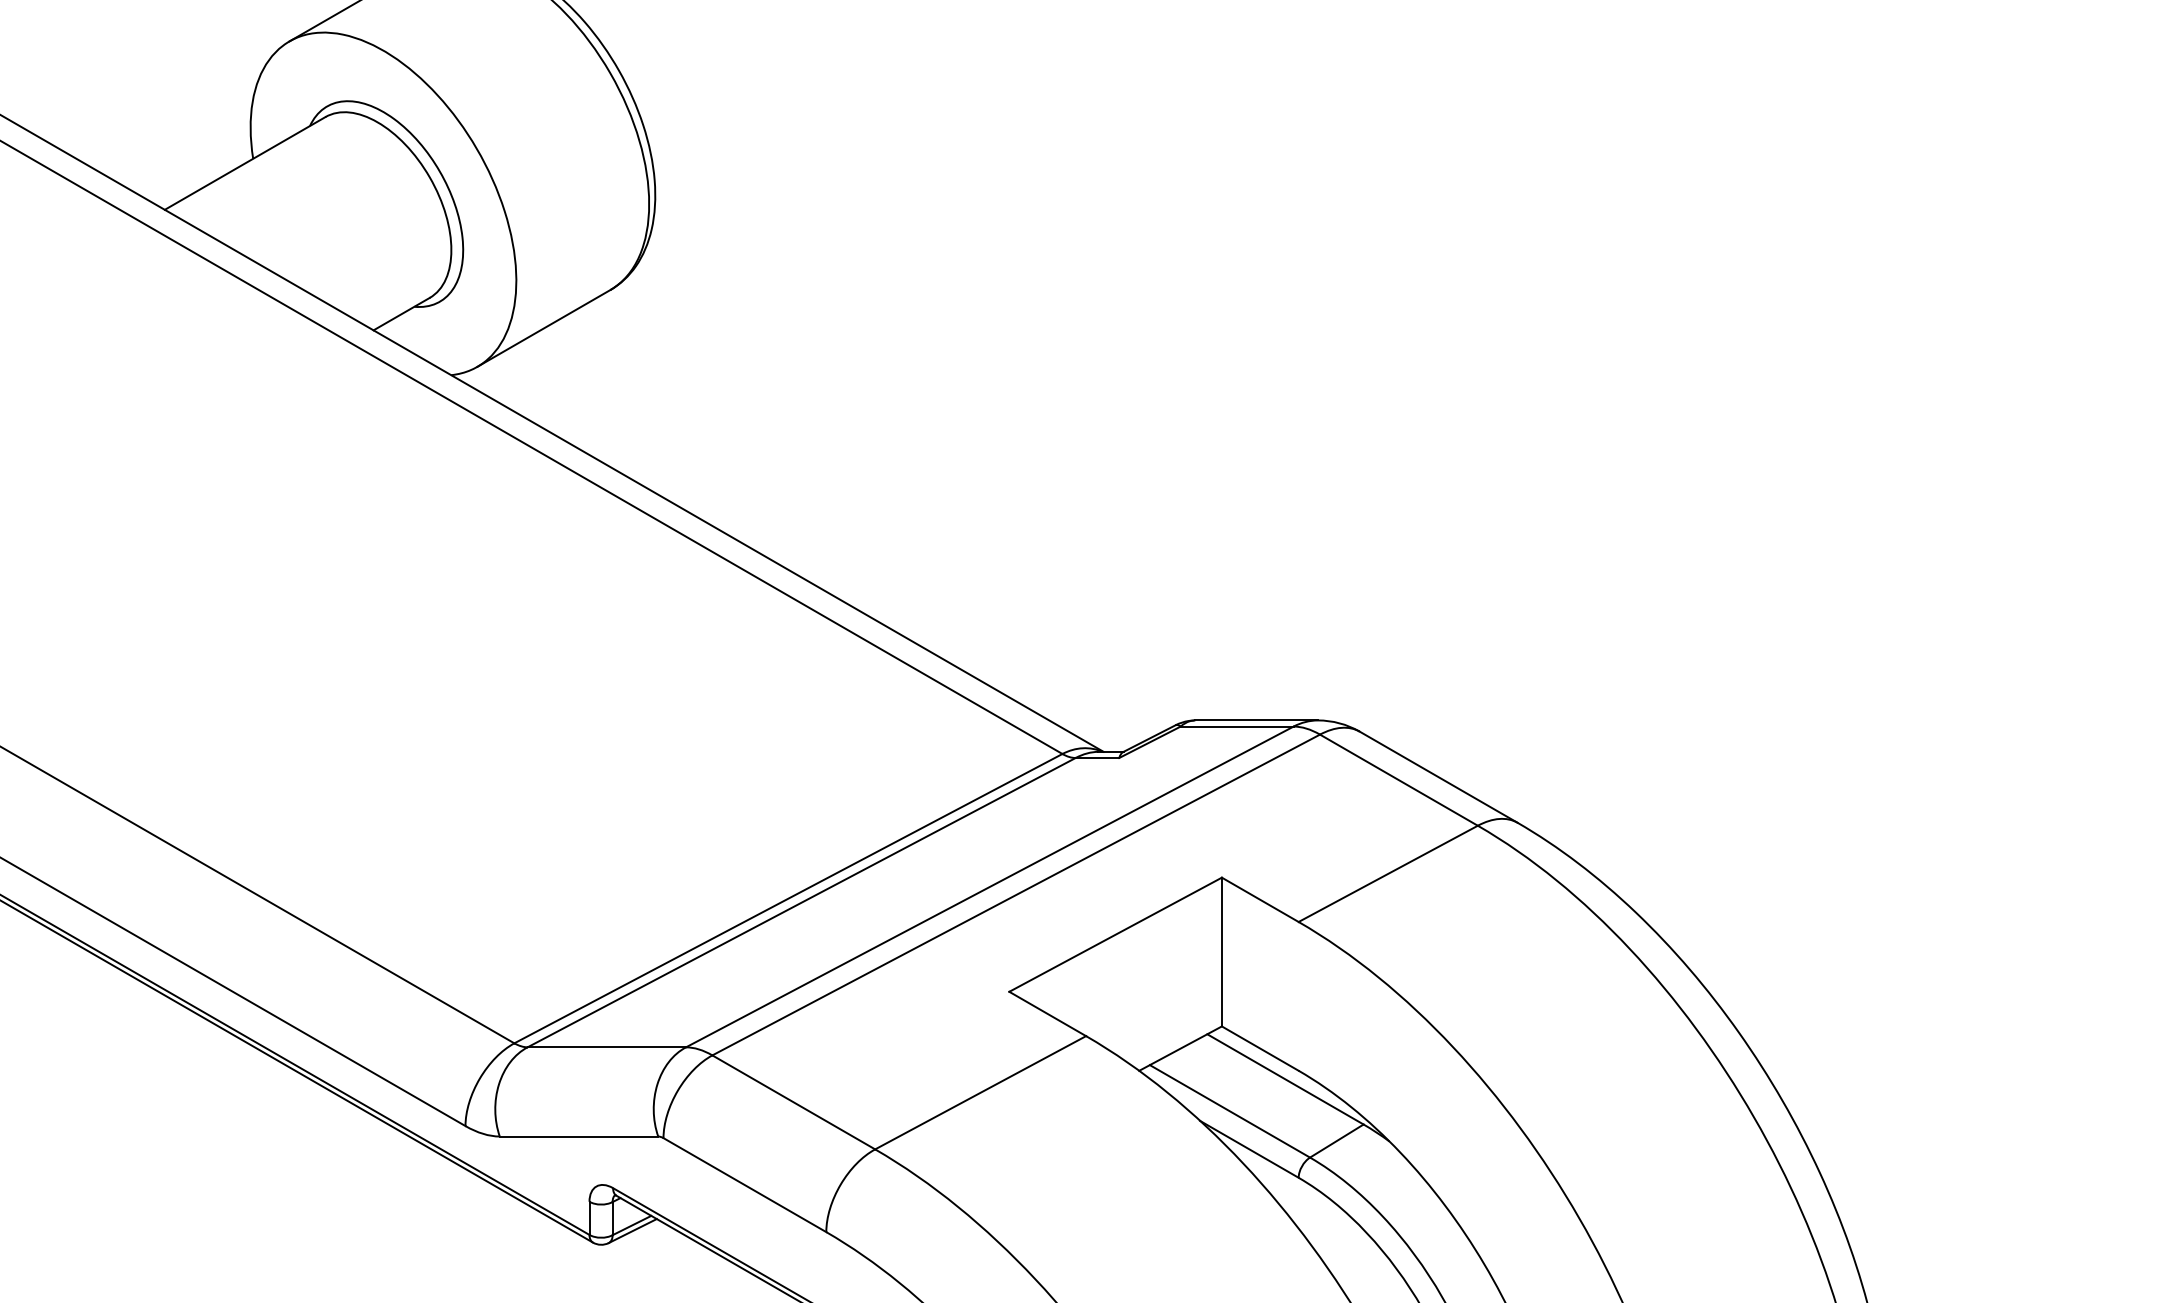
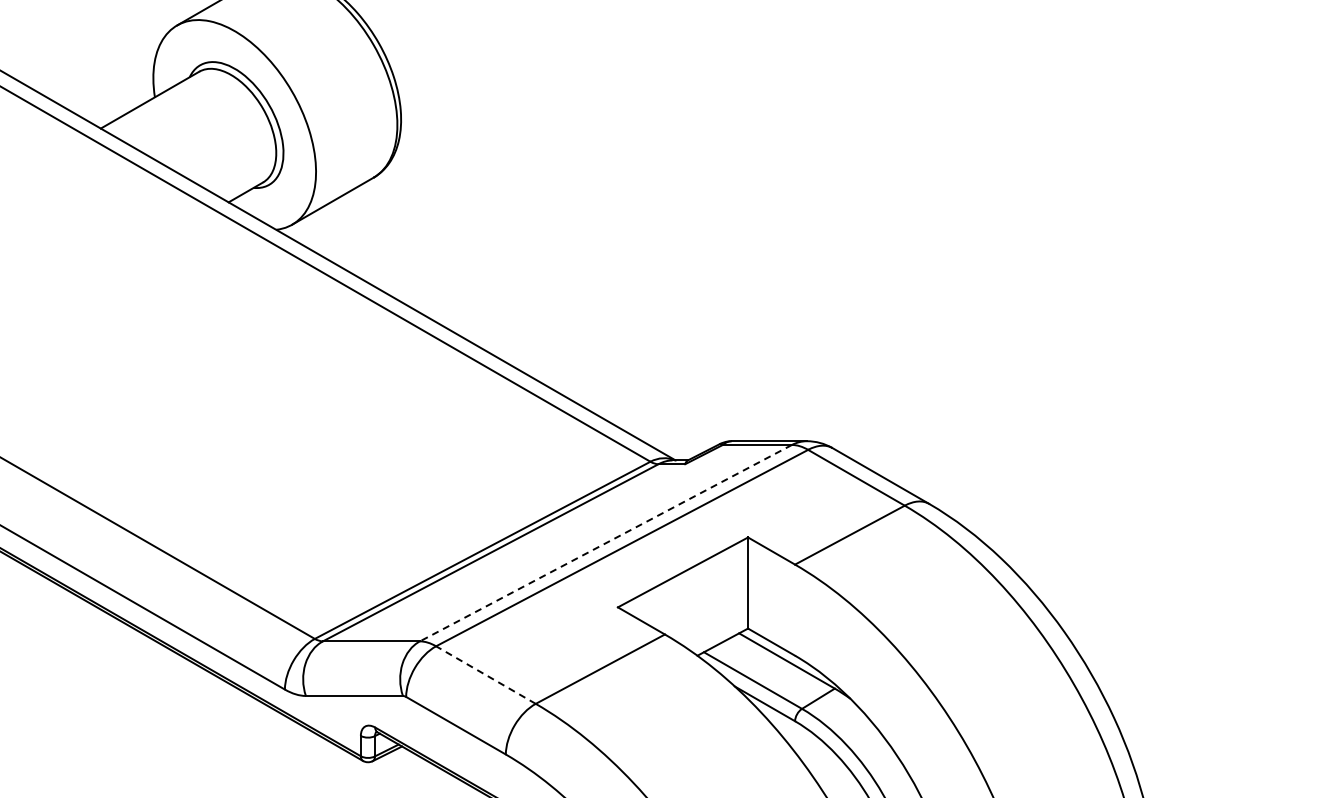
line: (989, 887) -> (605, 543), solid -> dashed
line: (793, 1103) -> (485, 675), solid -> dashed

